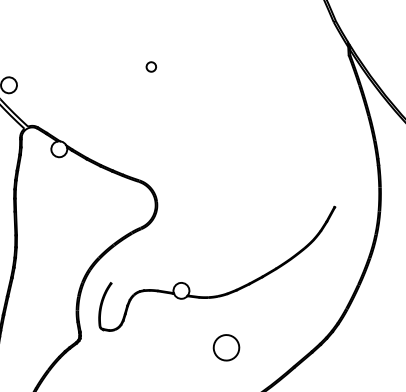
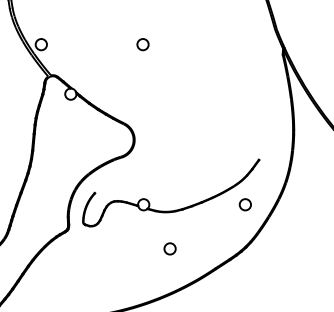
circle: (150, 66) -> (142, 44), size x1.67
circle: (322, 272) -> (244, 204), added
circle: (225, 347) -> (169, 248), size x0.62

